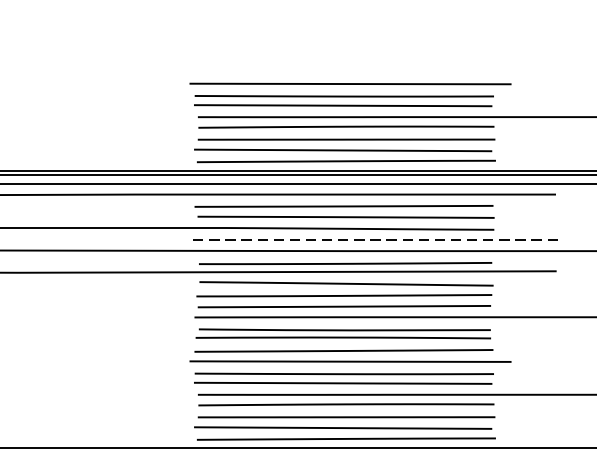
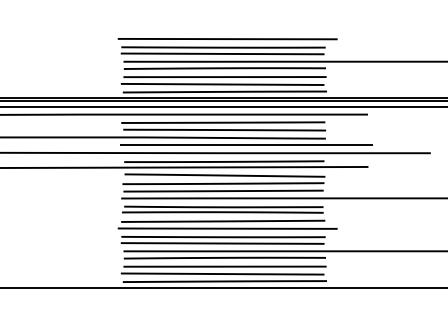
line: (378, 239) -> (246, 145), dashed -> solid

